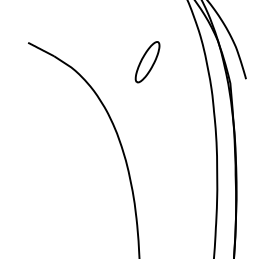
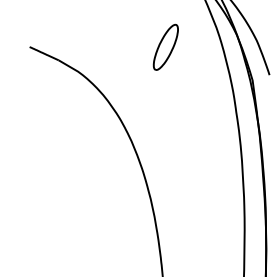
part: (147, 62) -> (165, 47), moved

